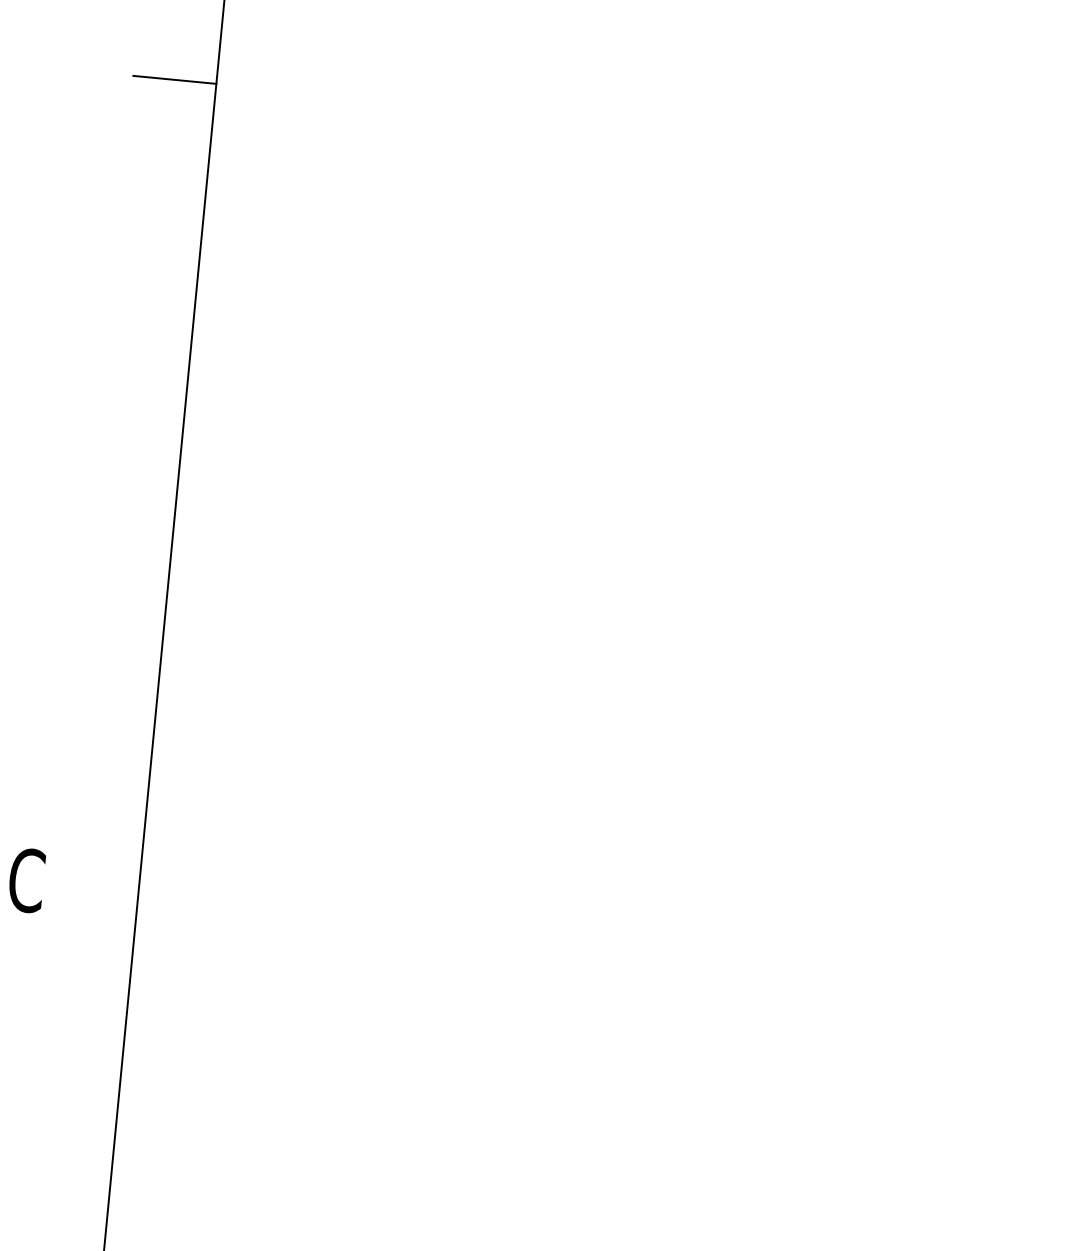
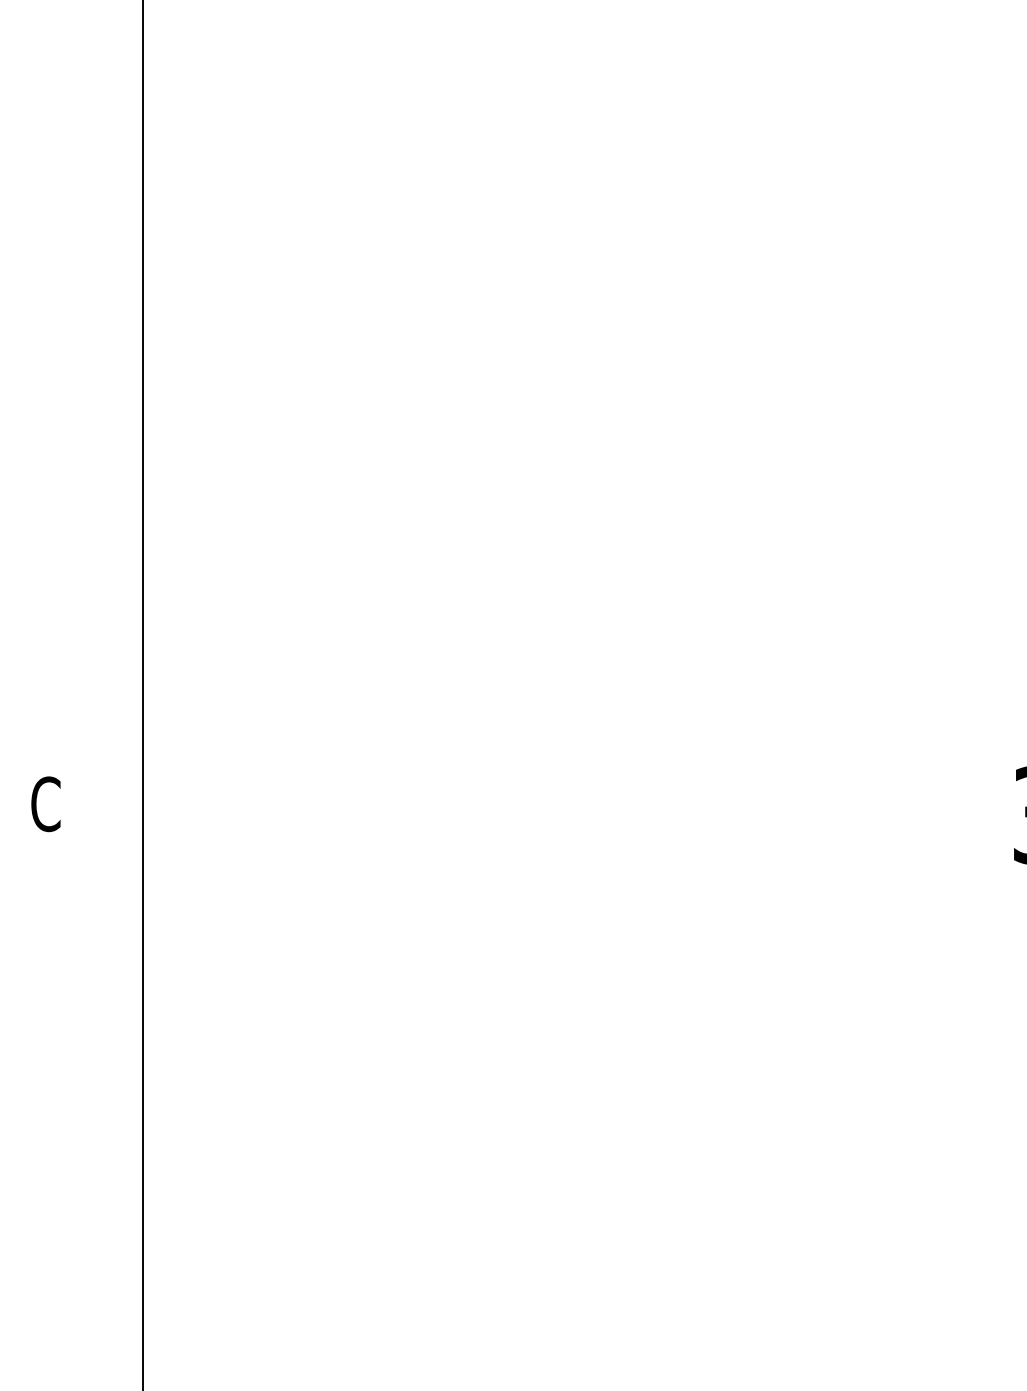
line: (174, 79) -> (106, 106), removed

